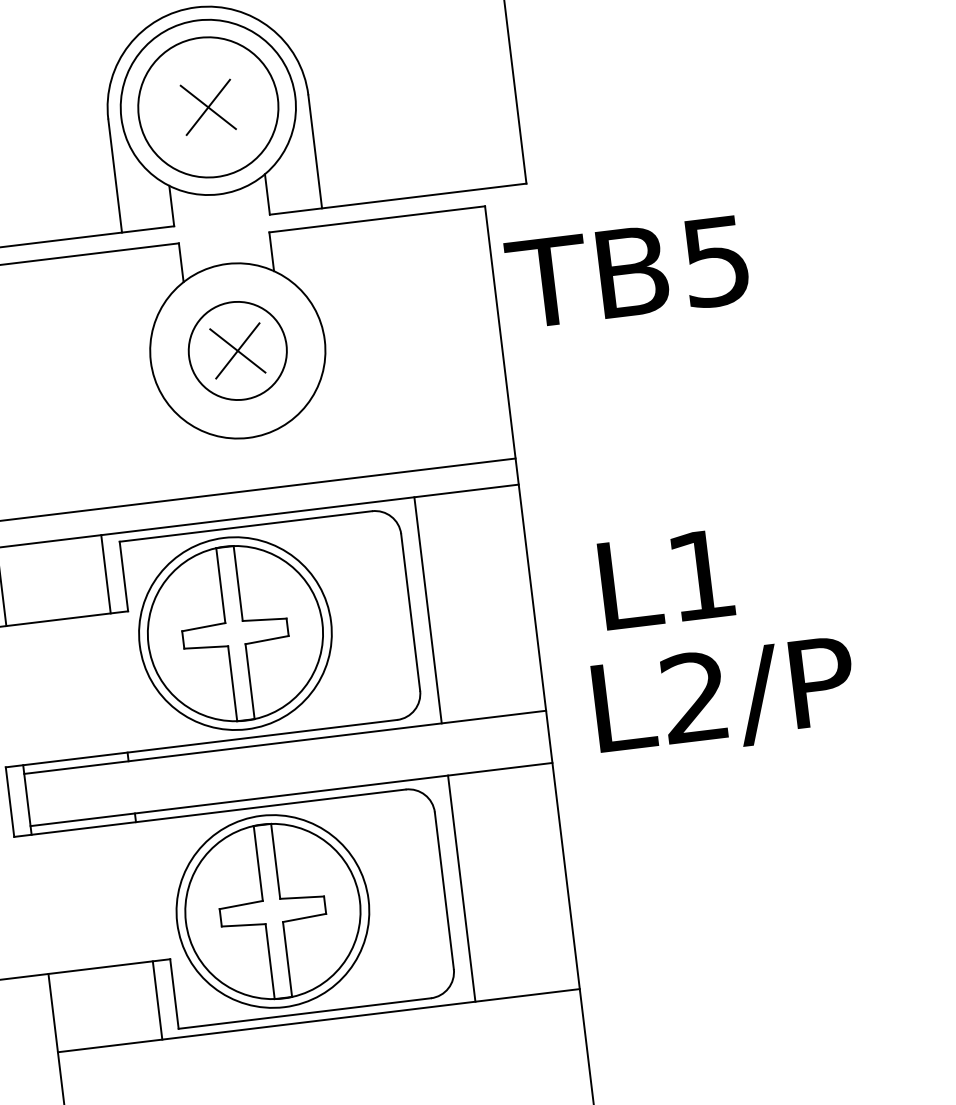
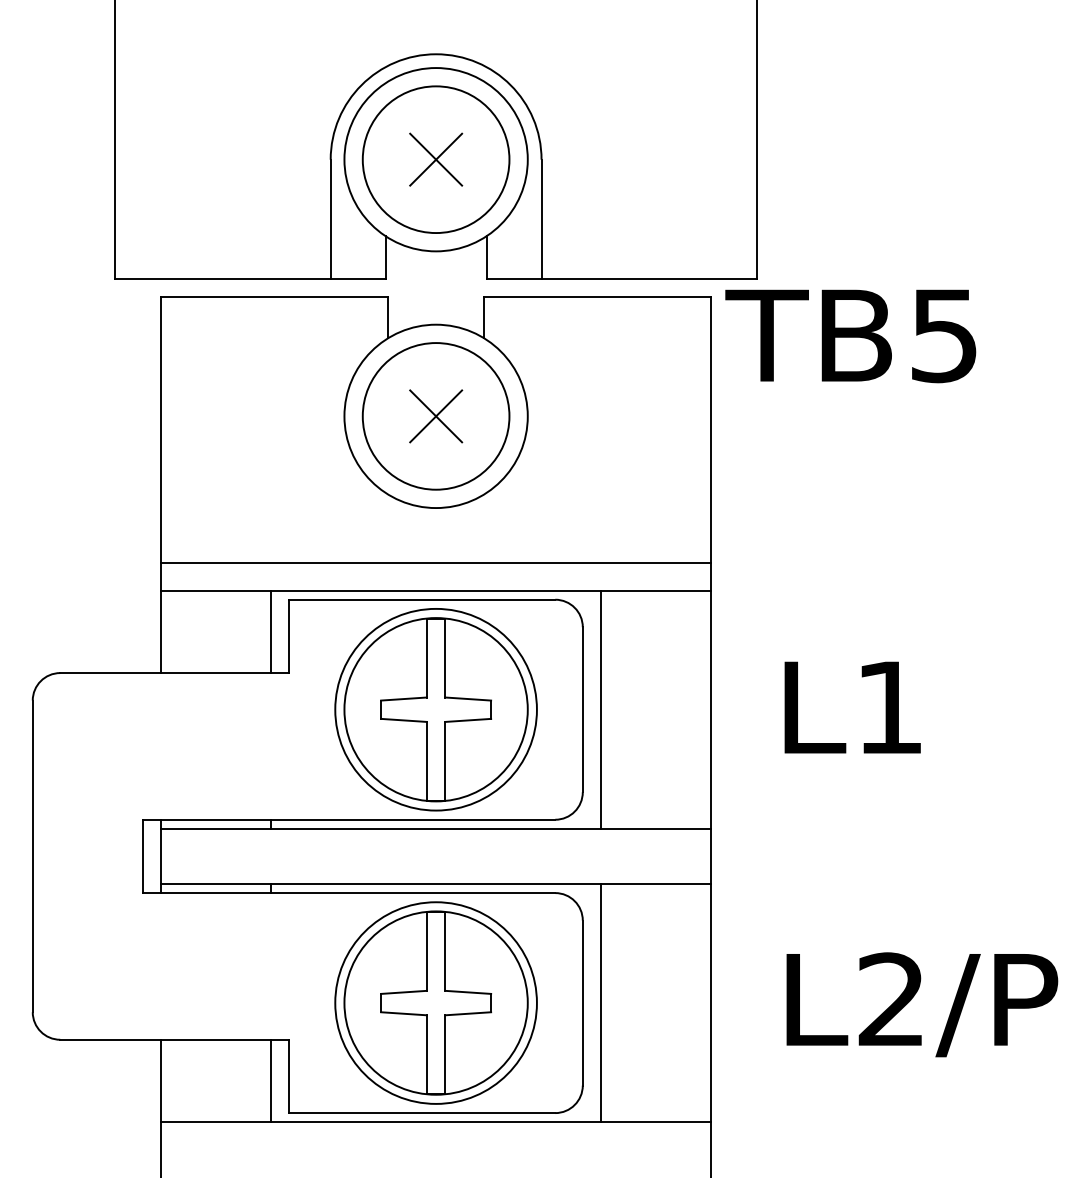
text: (627, 273) -> (850, 336), moved
circle: (237, 351) -> (435, 416), size x1.43
part: (234, 633) -> (435, 709), moved
text: (724, 698) -> (922, 1004), moved
part: (272, 911) -> (435, 1002), moved

